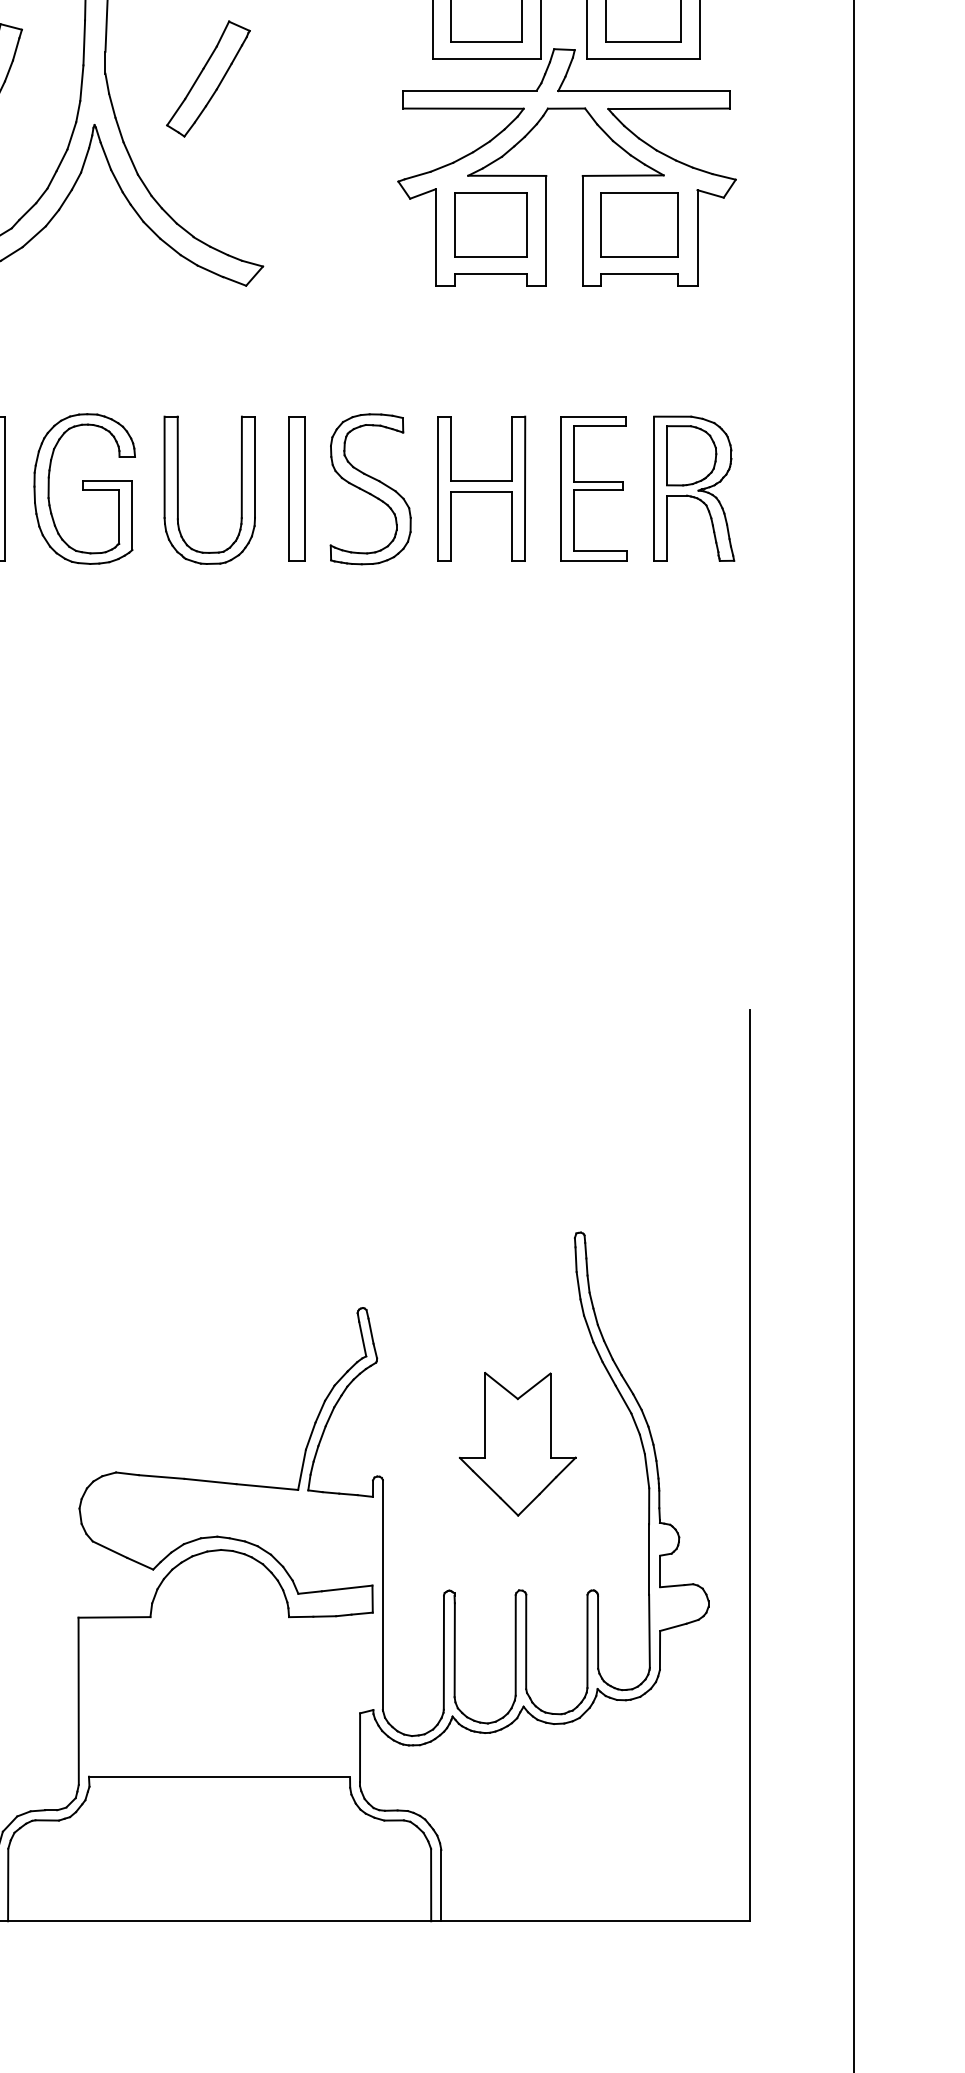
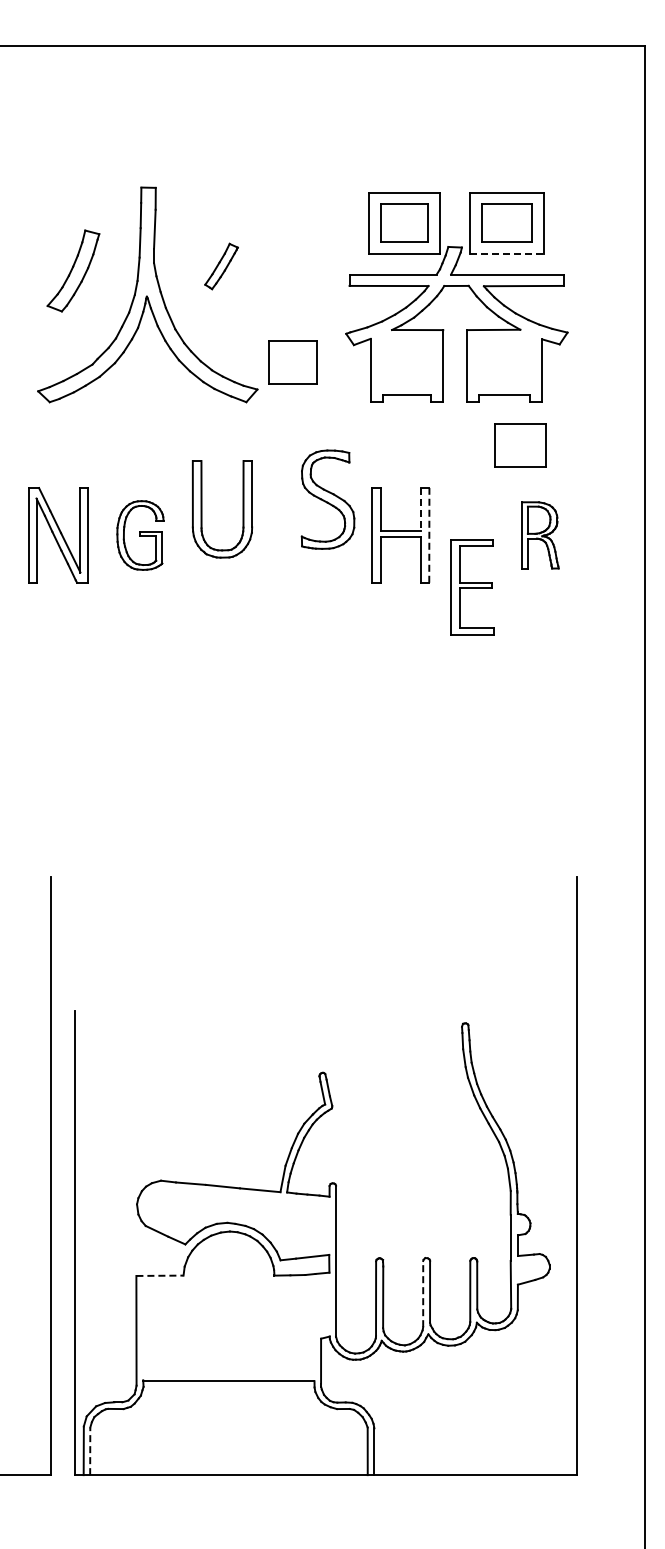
line: (644, 59) -> (507, 253), solid -> dashed
part: (208, 78) -> (221, 266), size x0.6
part: (490, 225) -> (292, 362), moved
part: (639, 225) -> (520, 445), moved
line: (511, 449) -> (420, 509), solid -> dashed
line: (525, 487) -> (429, 534), solid -> dashed
part: (84, 488) -> (140, 535), size x0.7
part: (296, 488) -> (279, 535), removed
part: (369, 488) -> (327, 499), moved
part: (593, 488) -> (472, 587), moved
part: (694, 488) -> (540, 535), size x0.7
part: (179, 490) -> (202, 509), moved
part: (517, 1444) -> (424, 1162), removed
line: (113, 1616) -> (159, 1275), solid -> dashed
line: (516, 1644) -> (423, 1293), solid -> dashed
line: (8, 1885) -> (90, 1451), solid -> dashed

